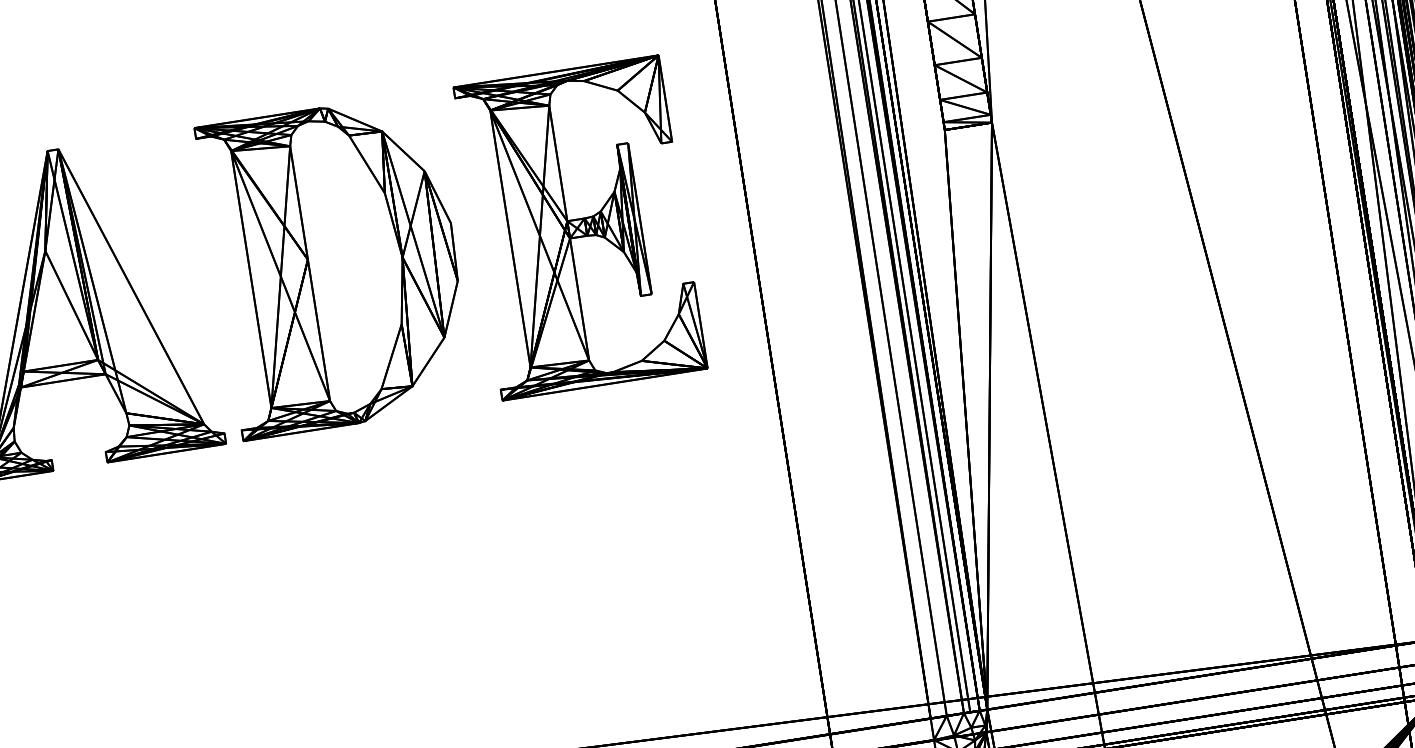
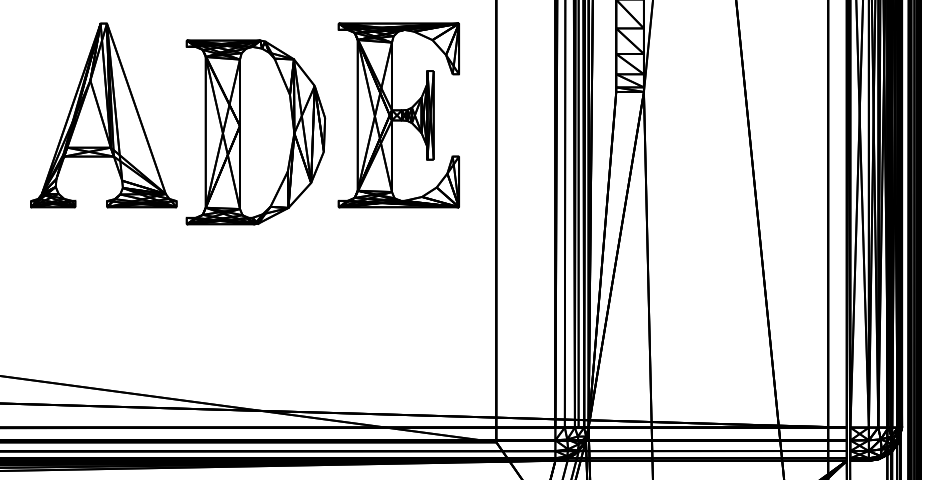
part: (336, 266) -> (255, 132), moved

